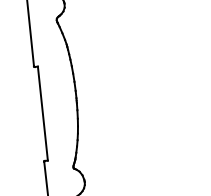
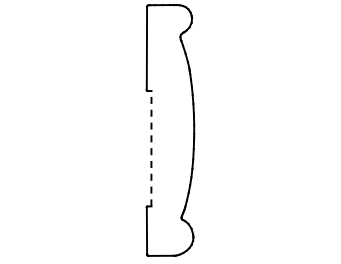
line: (42, 113) -> (151, 148), solid -> dashed

